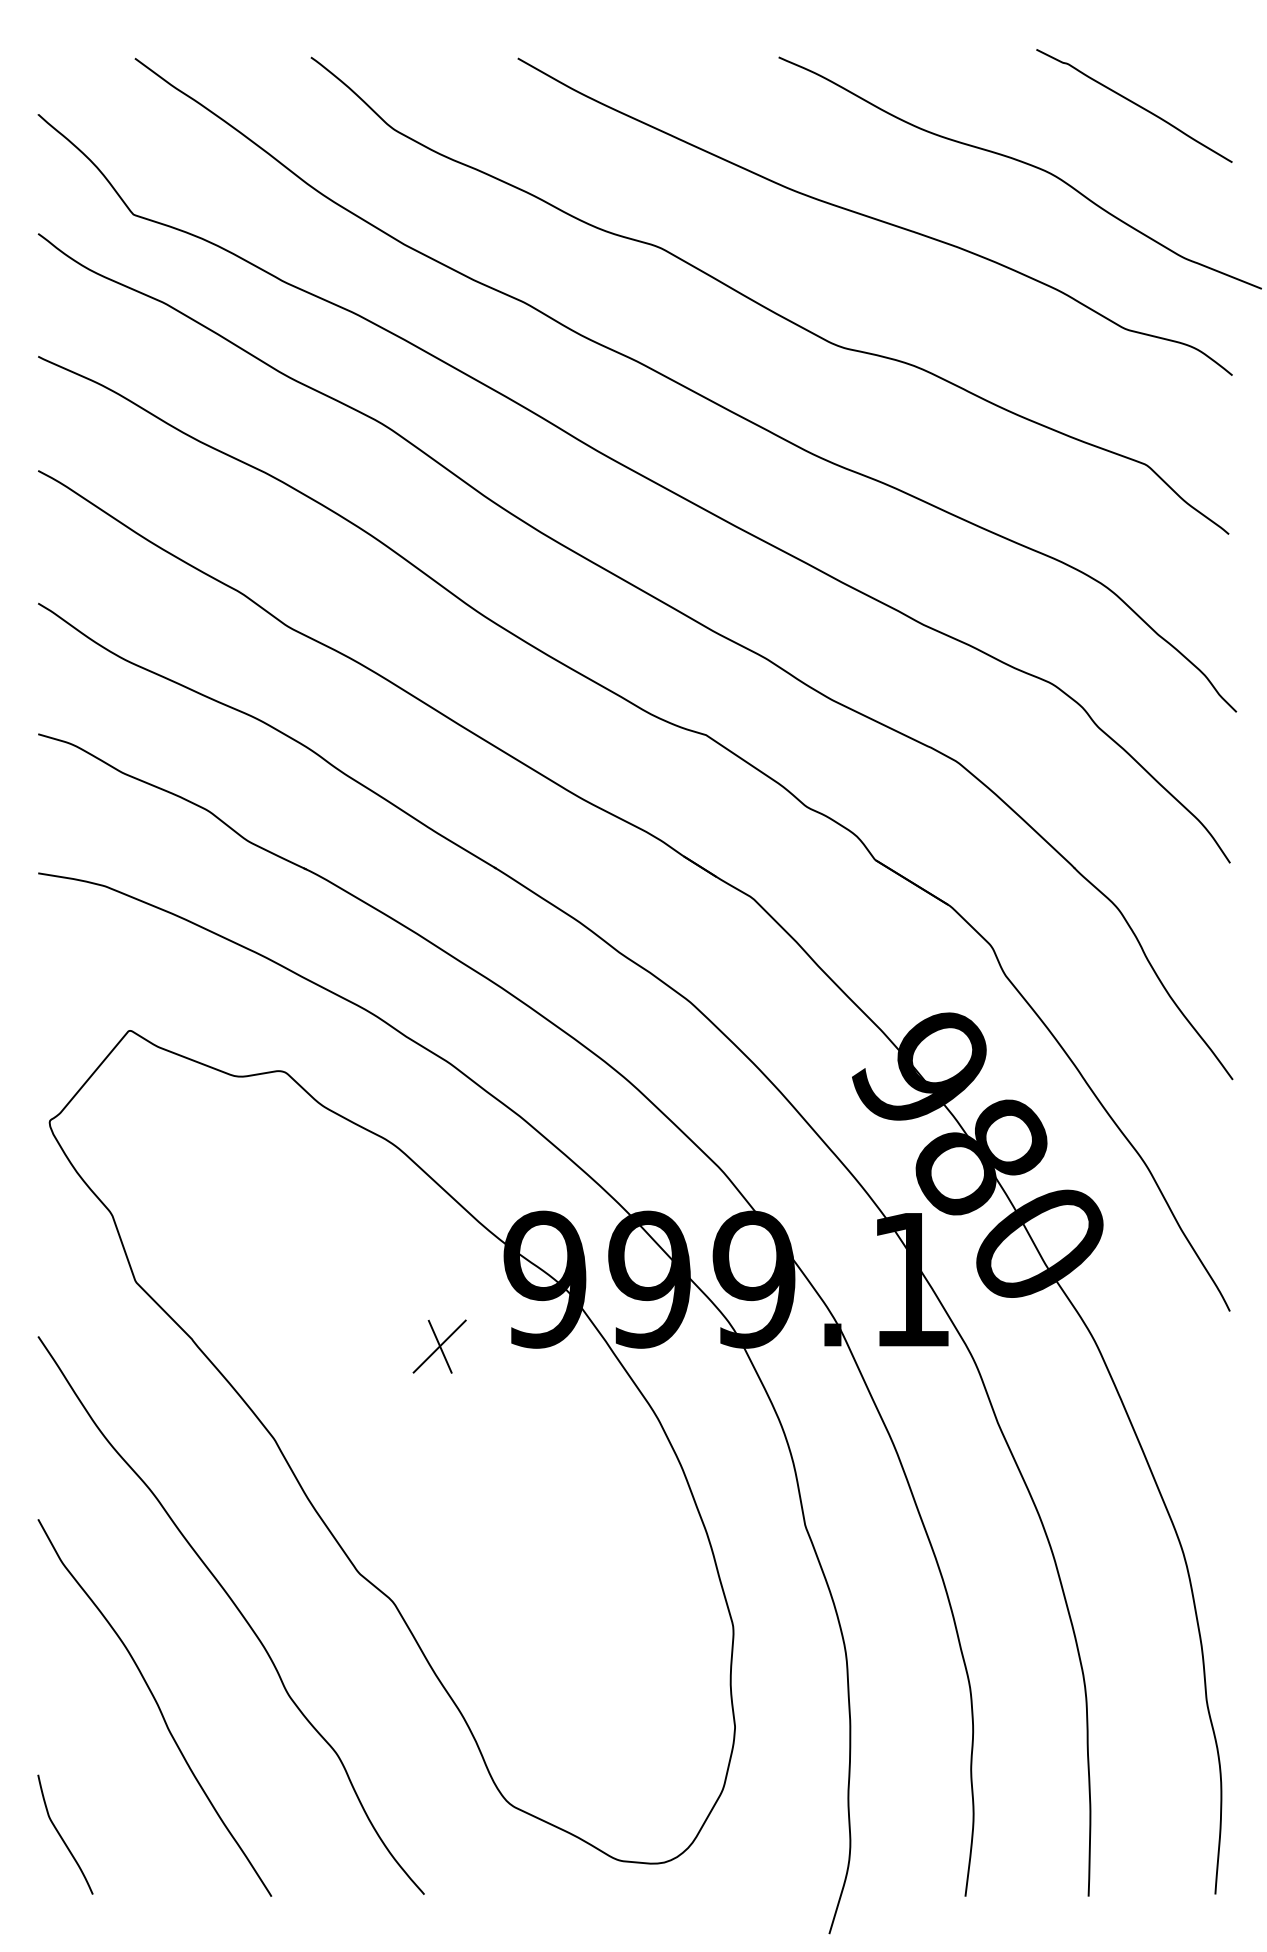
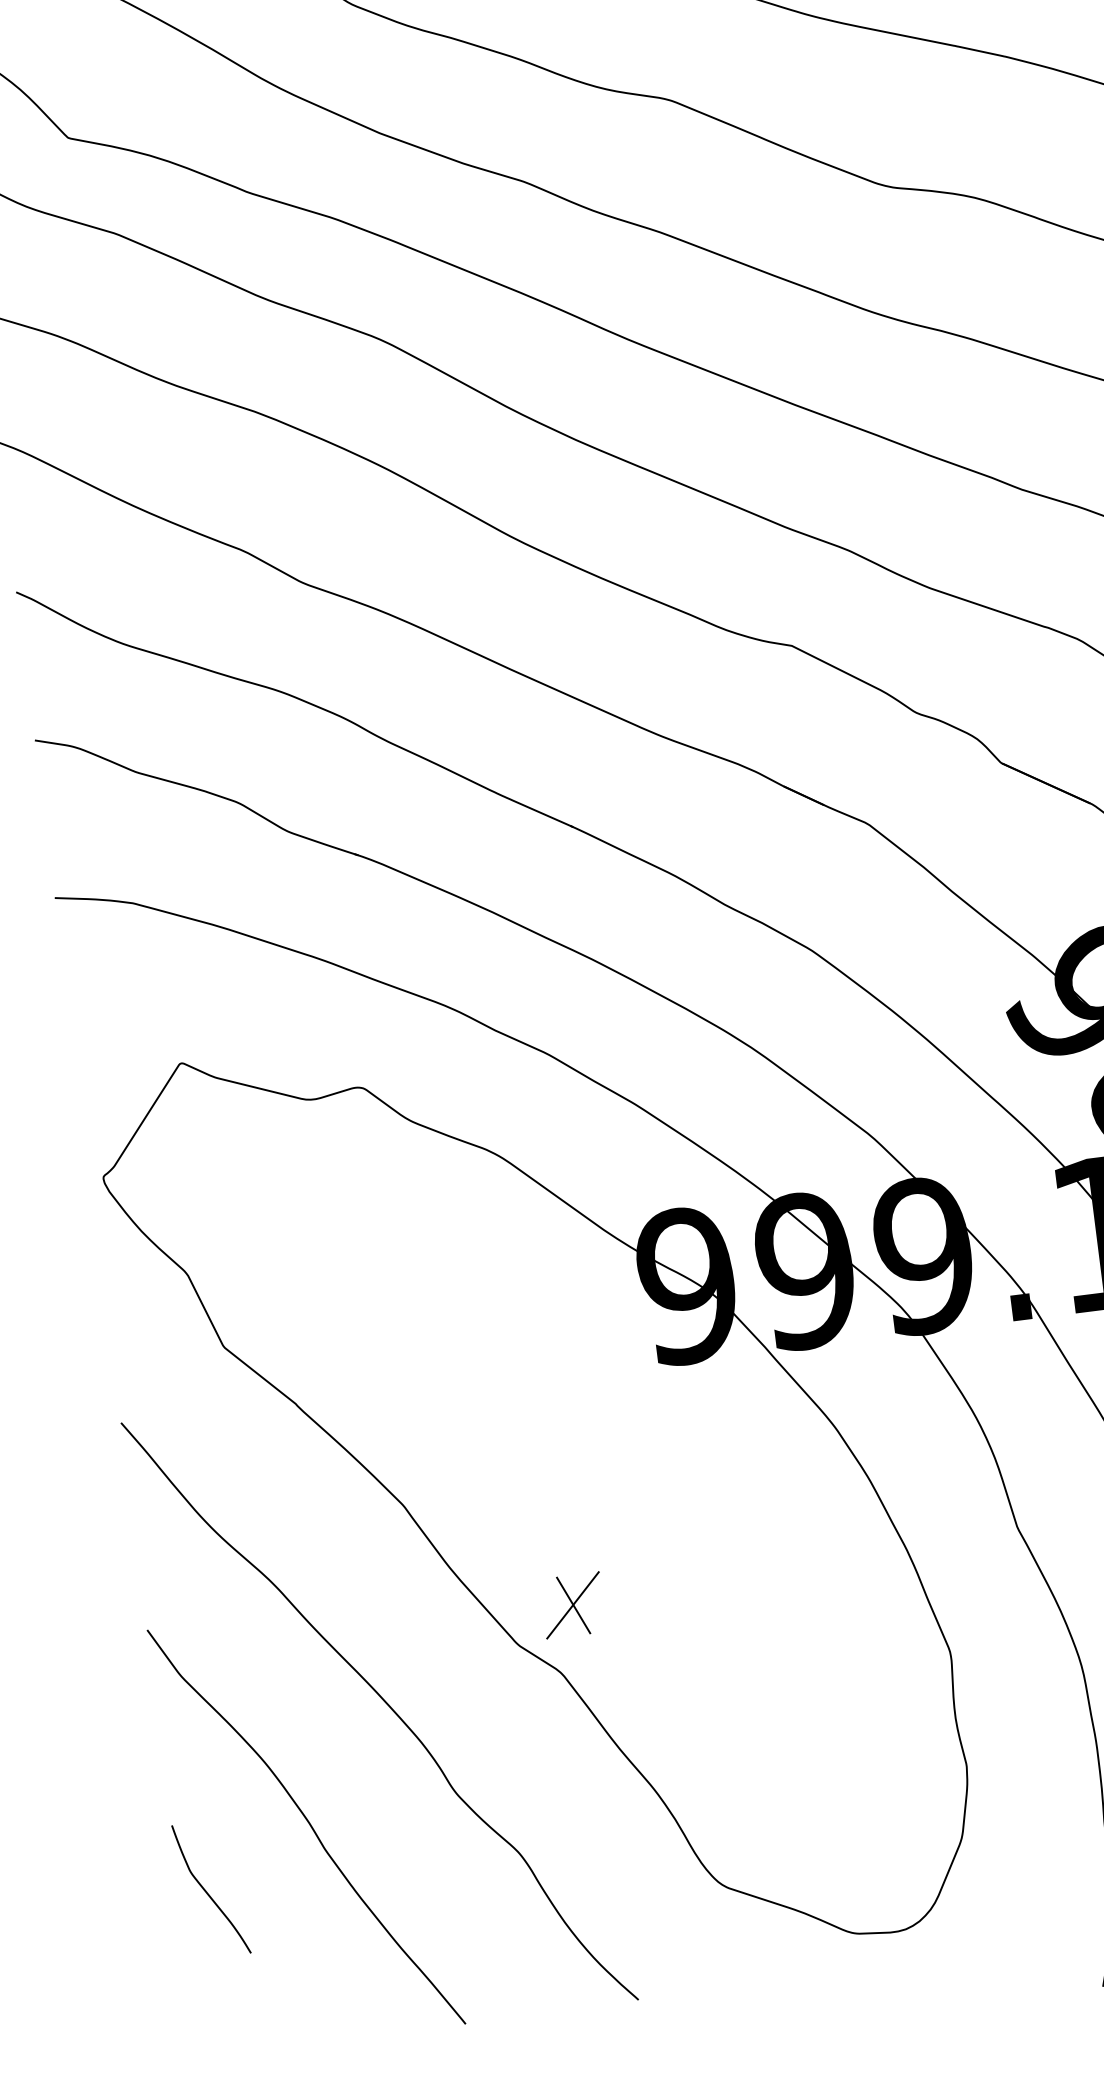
part: (439, 1346) -> (572, 1605), moved
curve: (61, 1835) -> (207, 1890), moved

